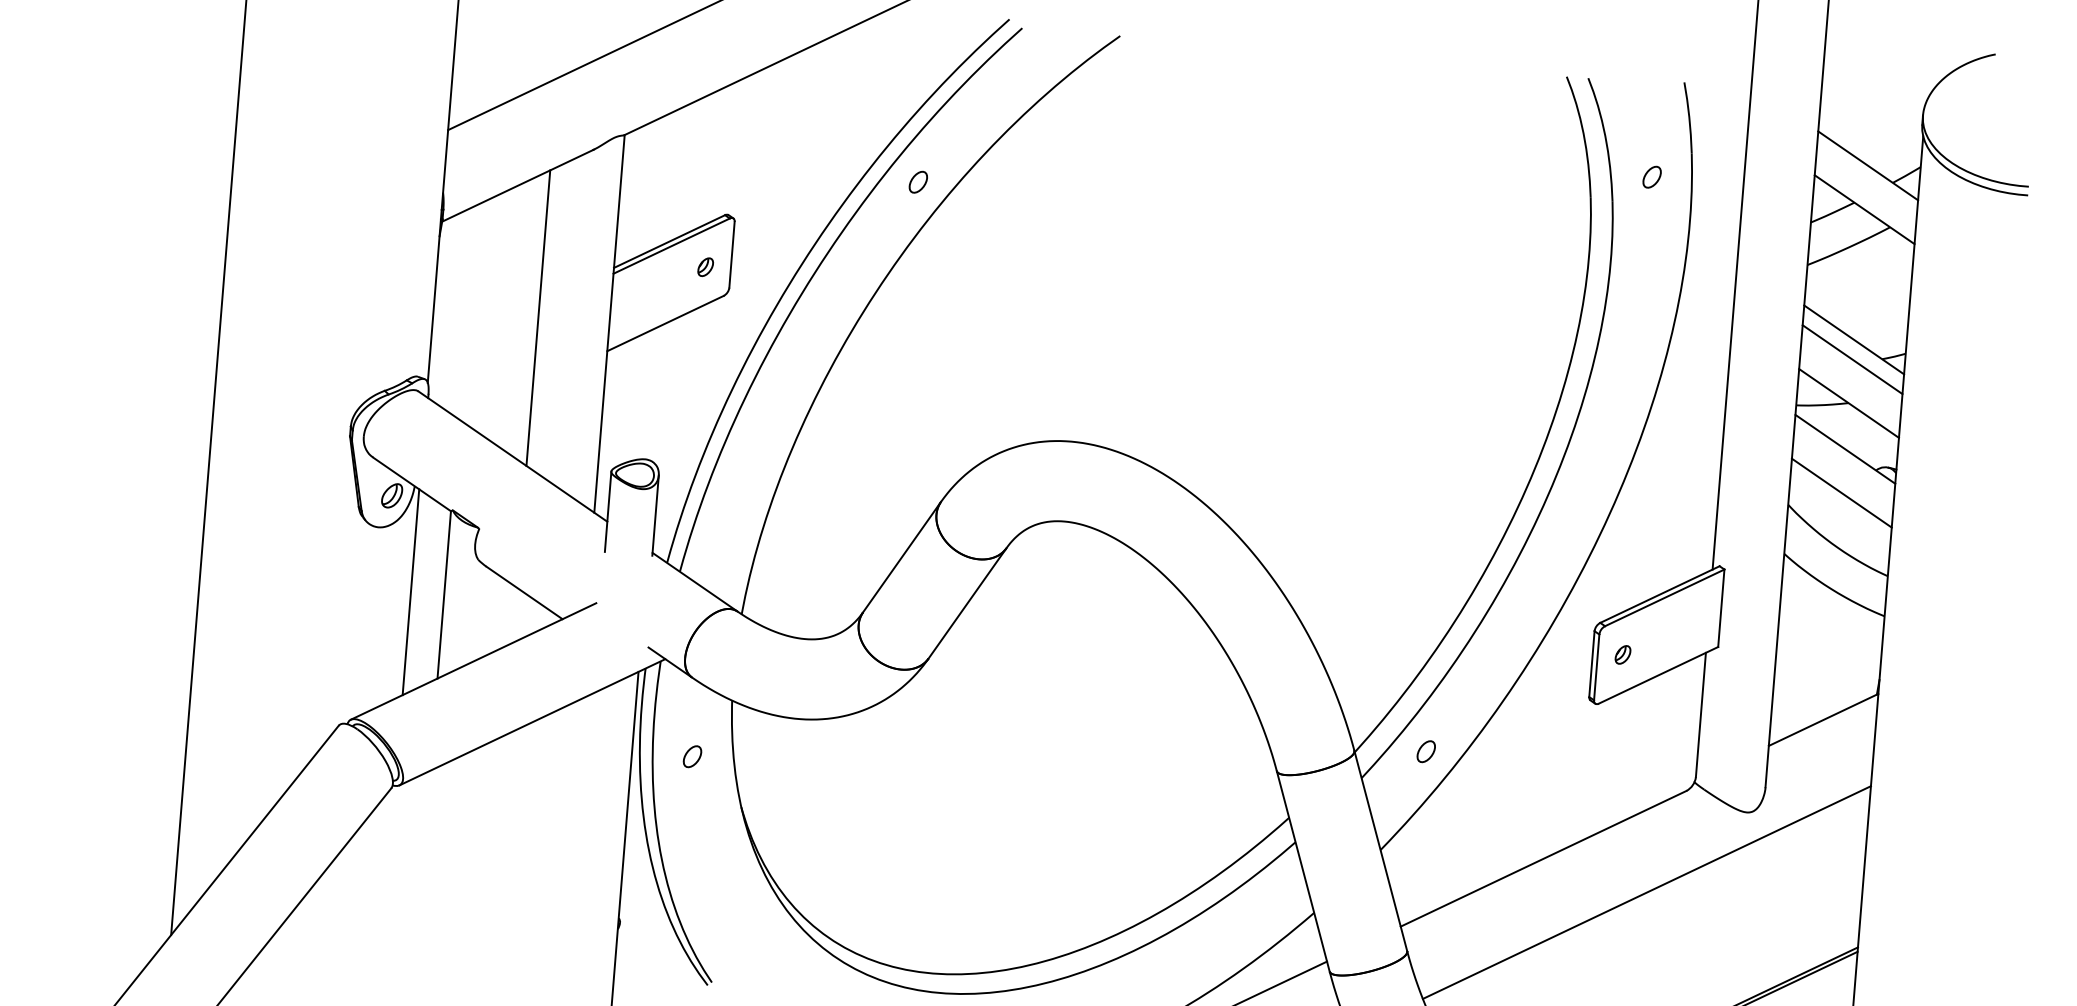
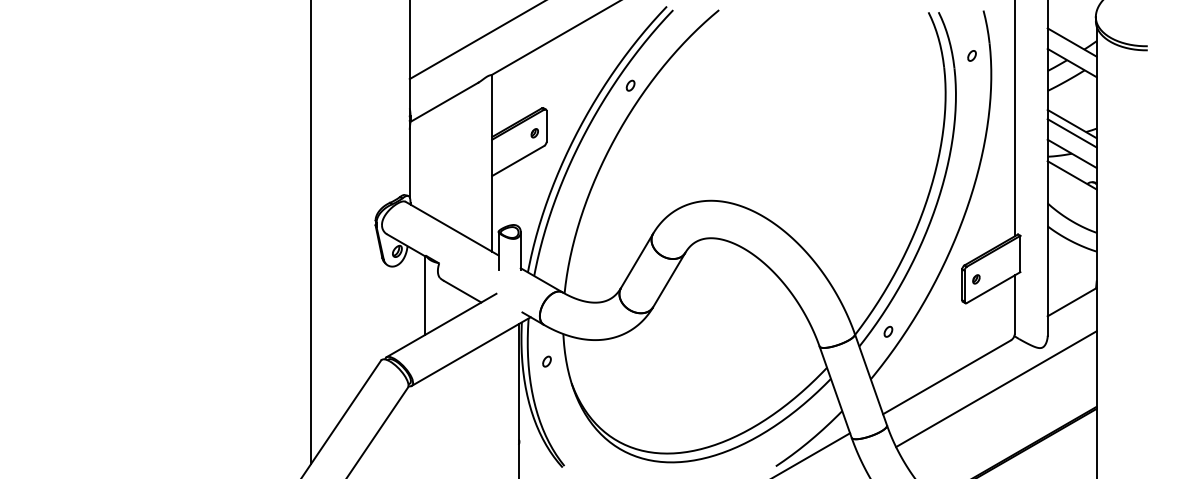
line: (537, 318) -> (458, 163), removed
line: (1840, 492) -> (1071, 195), removed
line: (410, 591) -> (409, 295), removed

